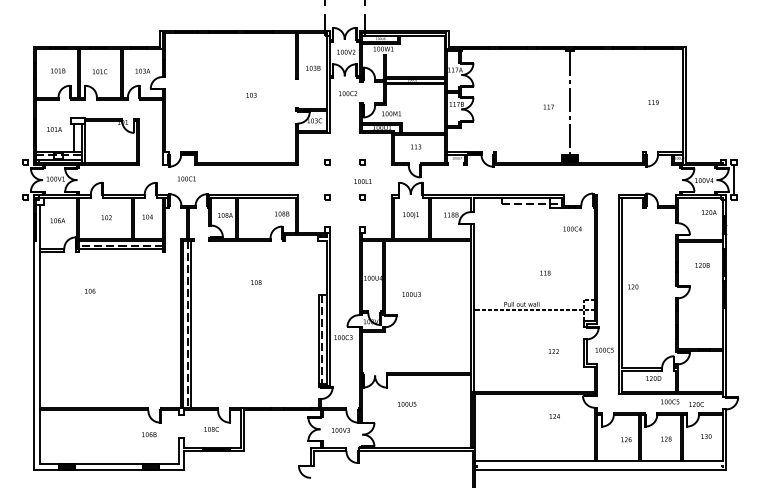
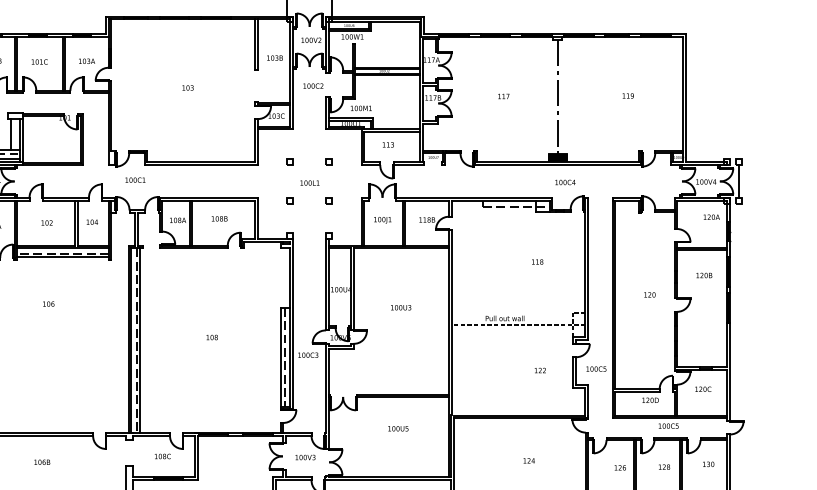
text: (251, 95) -> (188, 88), moved
text: (653, 102) -> (628, 95), moved
text: (548, 106) -> (503, 95), moved
text: (362, 181) -> (309, 182), moved
text: (282, 213) -> (220, 218), moved
text: (572, 228) -> (565, 181), moved
text: (545, 272) -> (537, 261), moved
text: (256, 282) -> (212, 337), moved
text: (633, 286) -> (650, 294), moved
text: (90, 290) -> (49, 303), moved
text: (411, 294) -> (400, 307), moved
text: (407, 404) -> (398, 428), moved
text: (696, 404) -> (703, 389), moved
text: (554, 416) -> (528, 460), moved
text: (149, 434) -> (42, 462), moved

